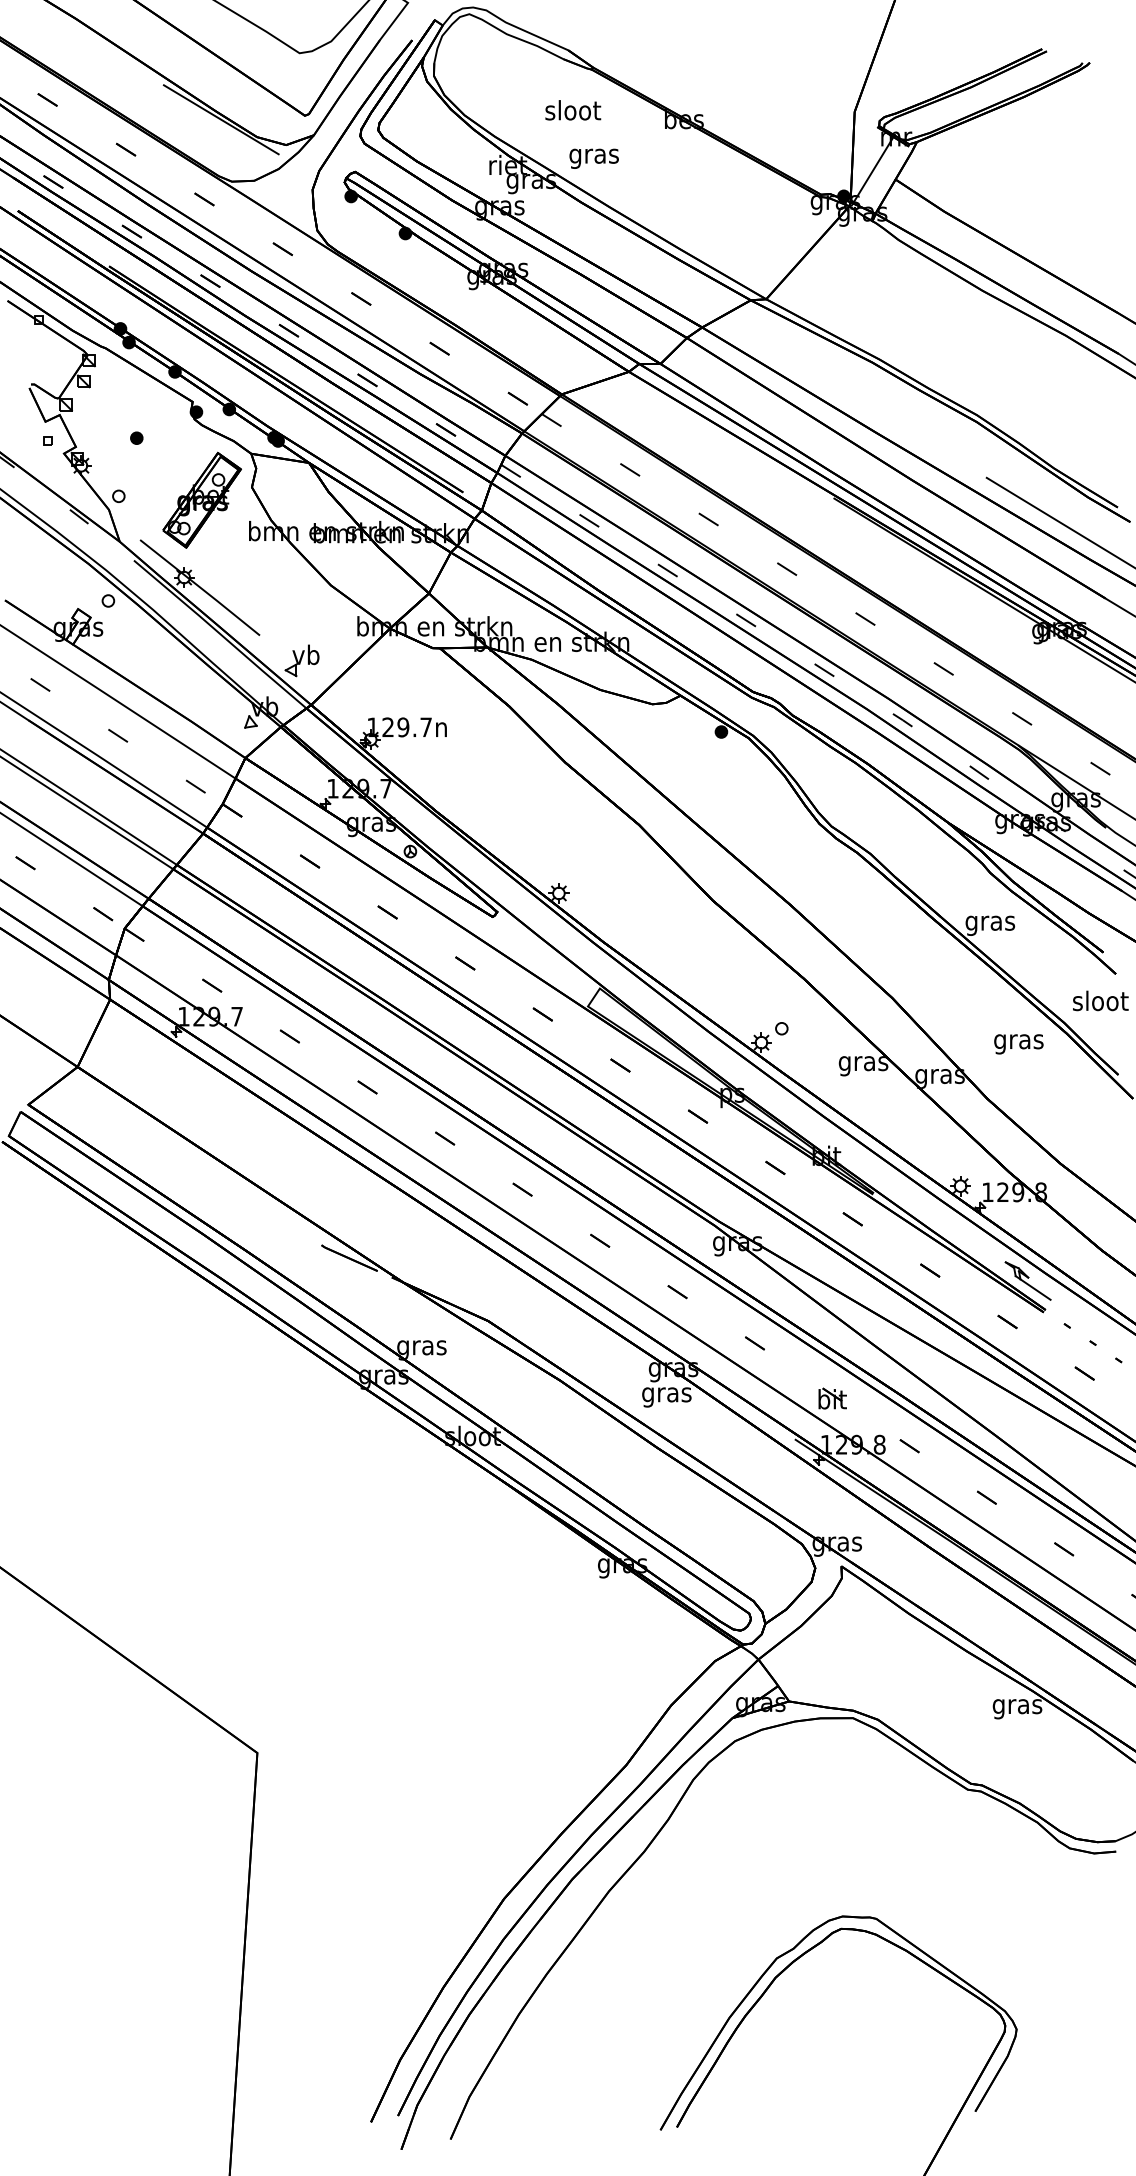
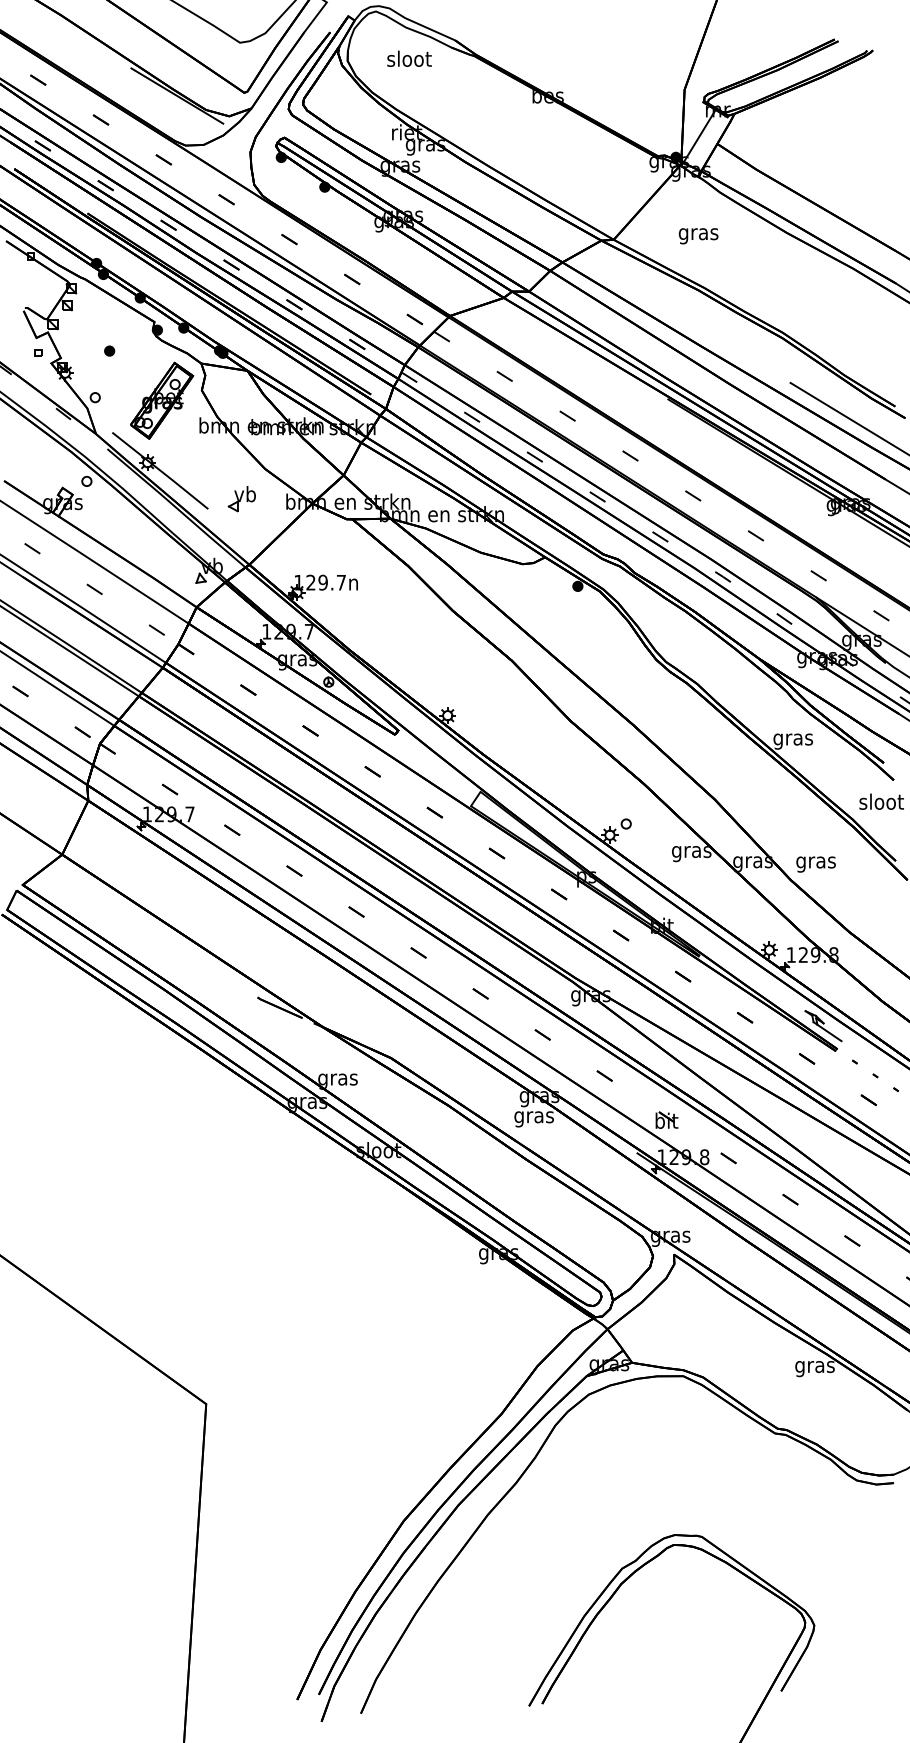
text: (573, 110) -> (409, 58), moved
text: (593, 158) -> (698, 235), moved
part: (301, 660) -> (241, 498), moved
text: (1018, 1044) -> (815, 864), moved

